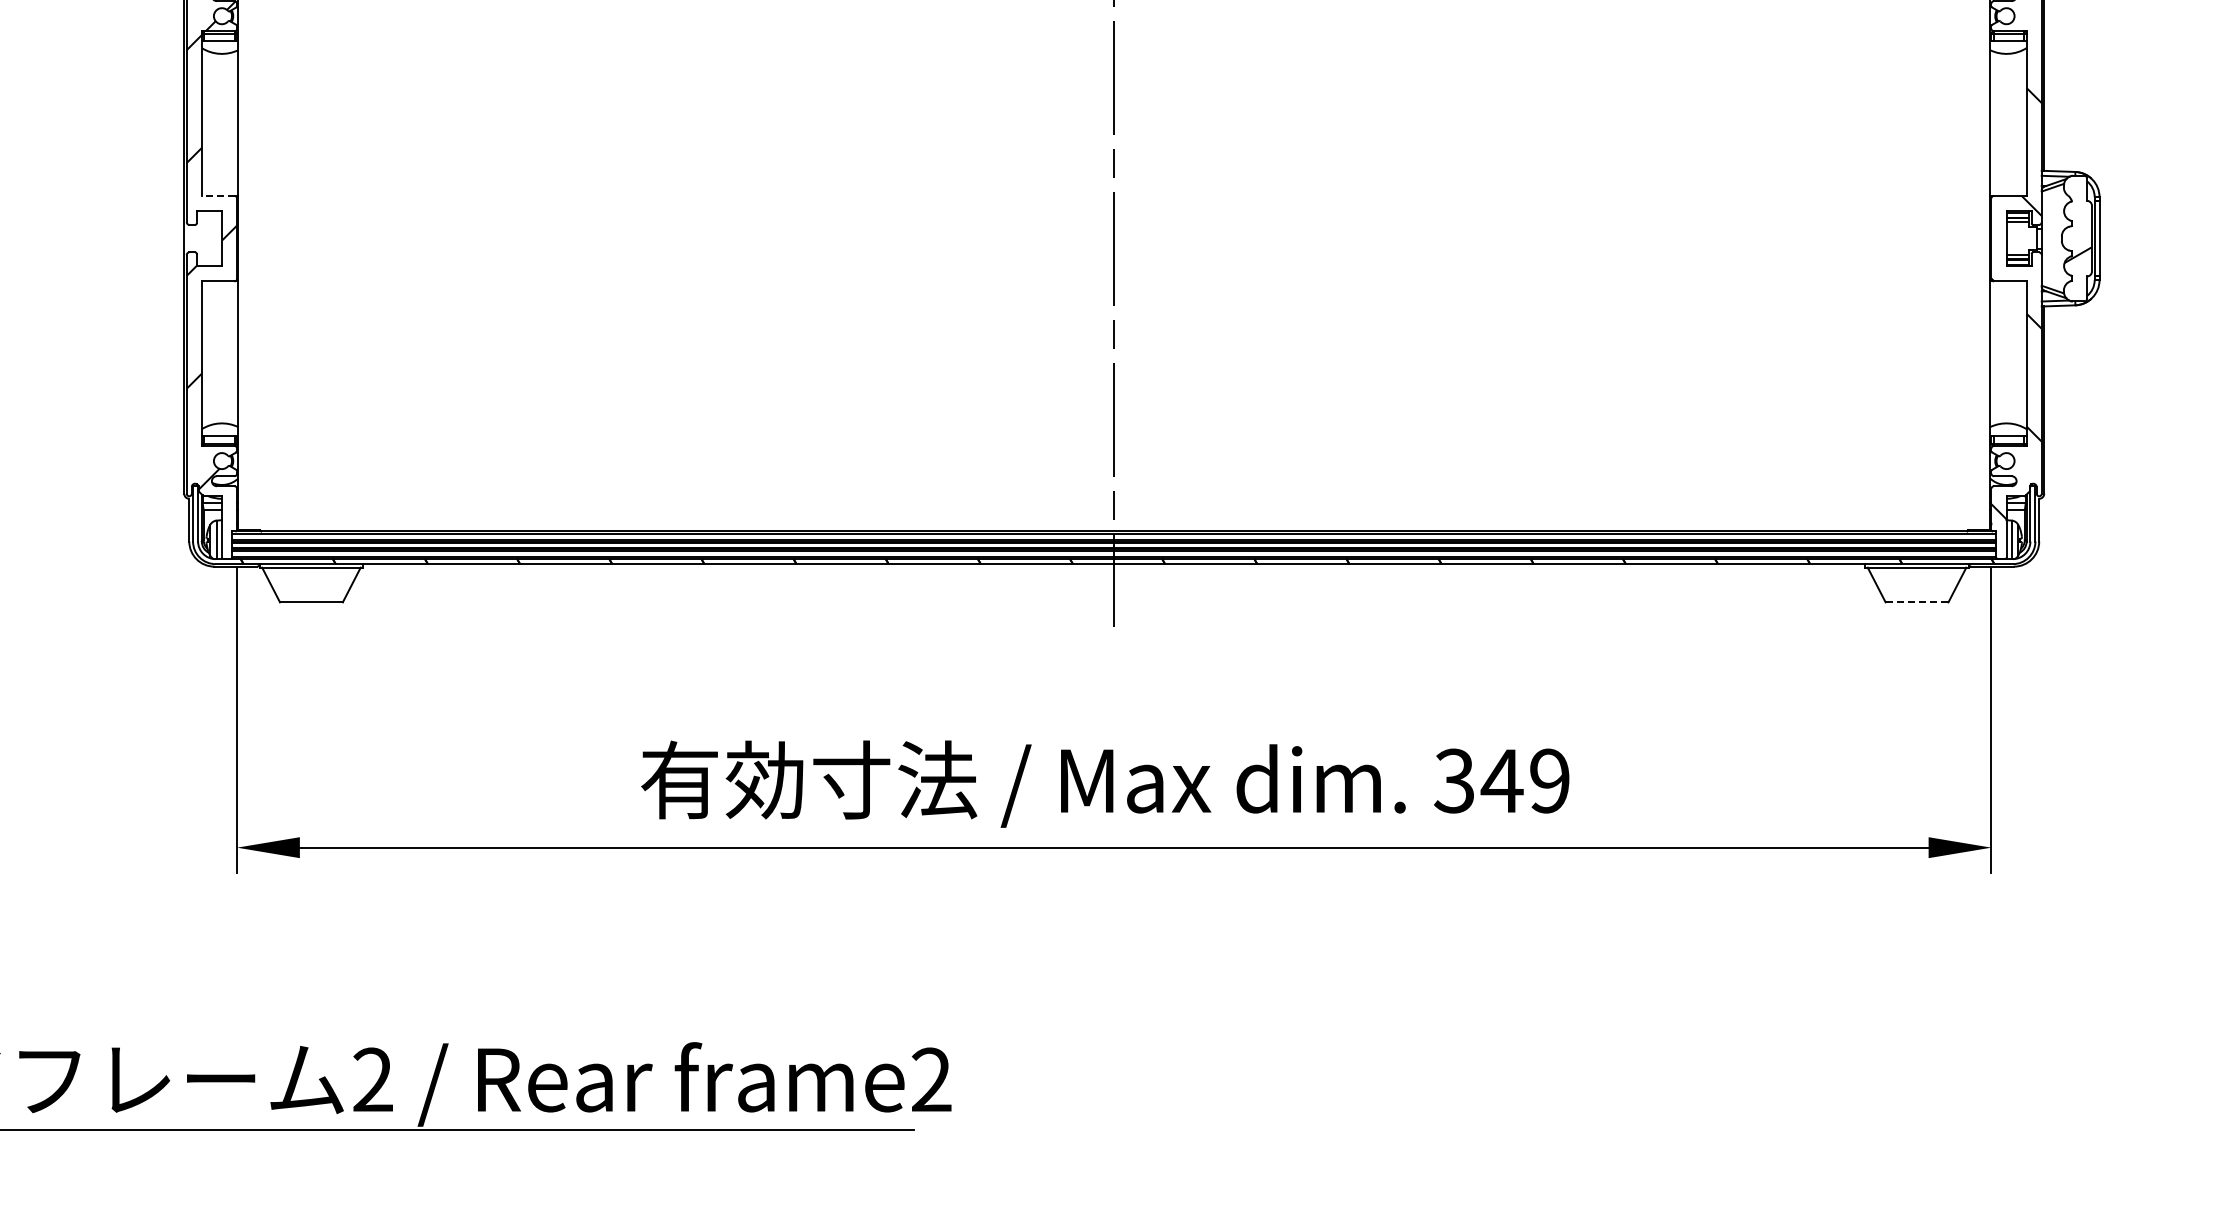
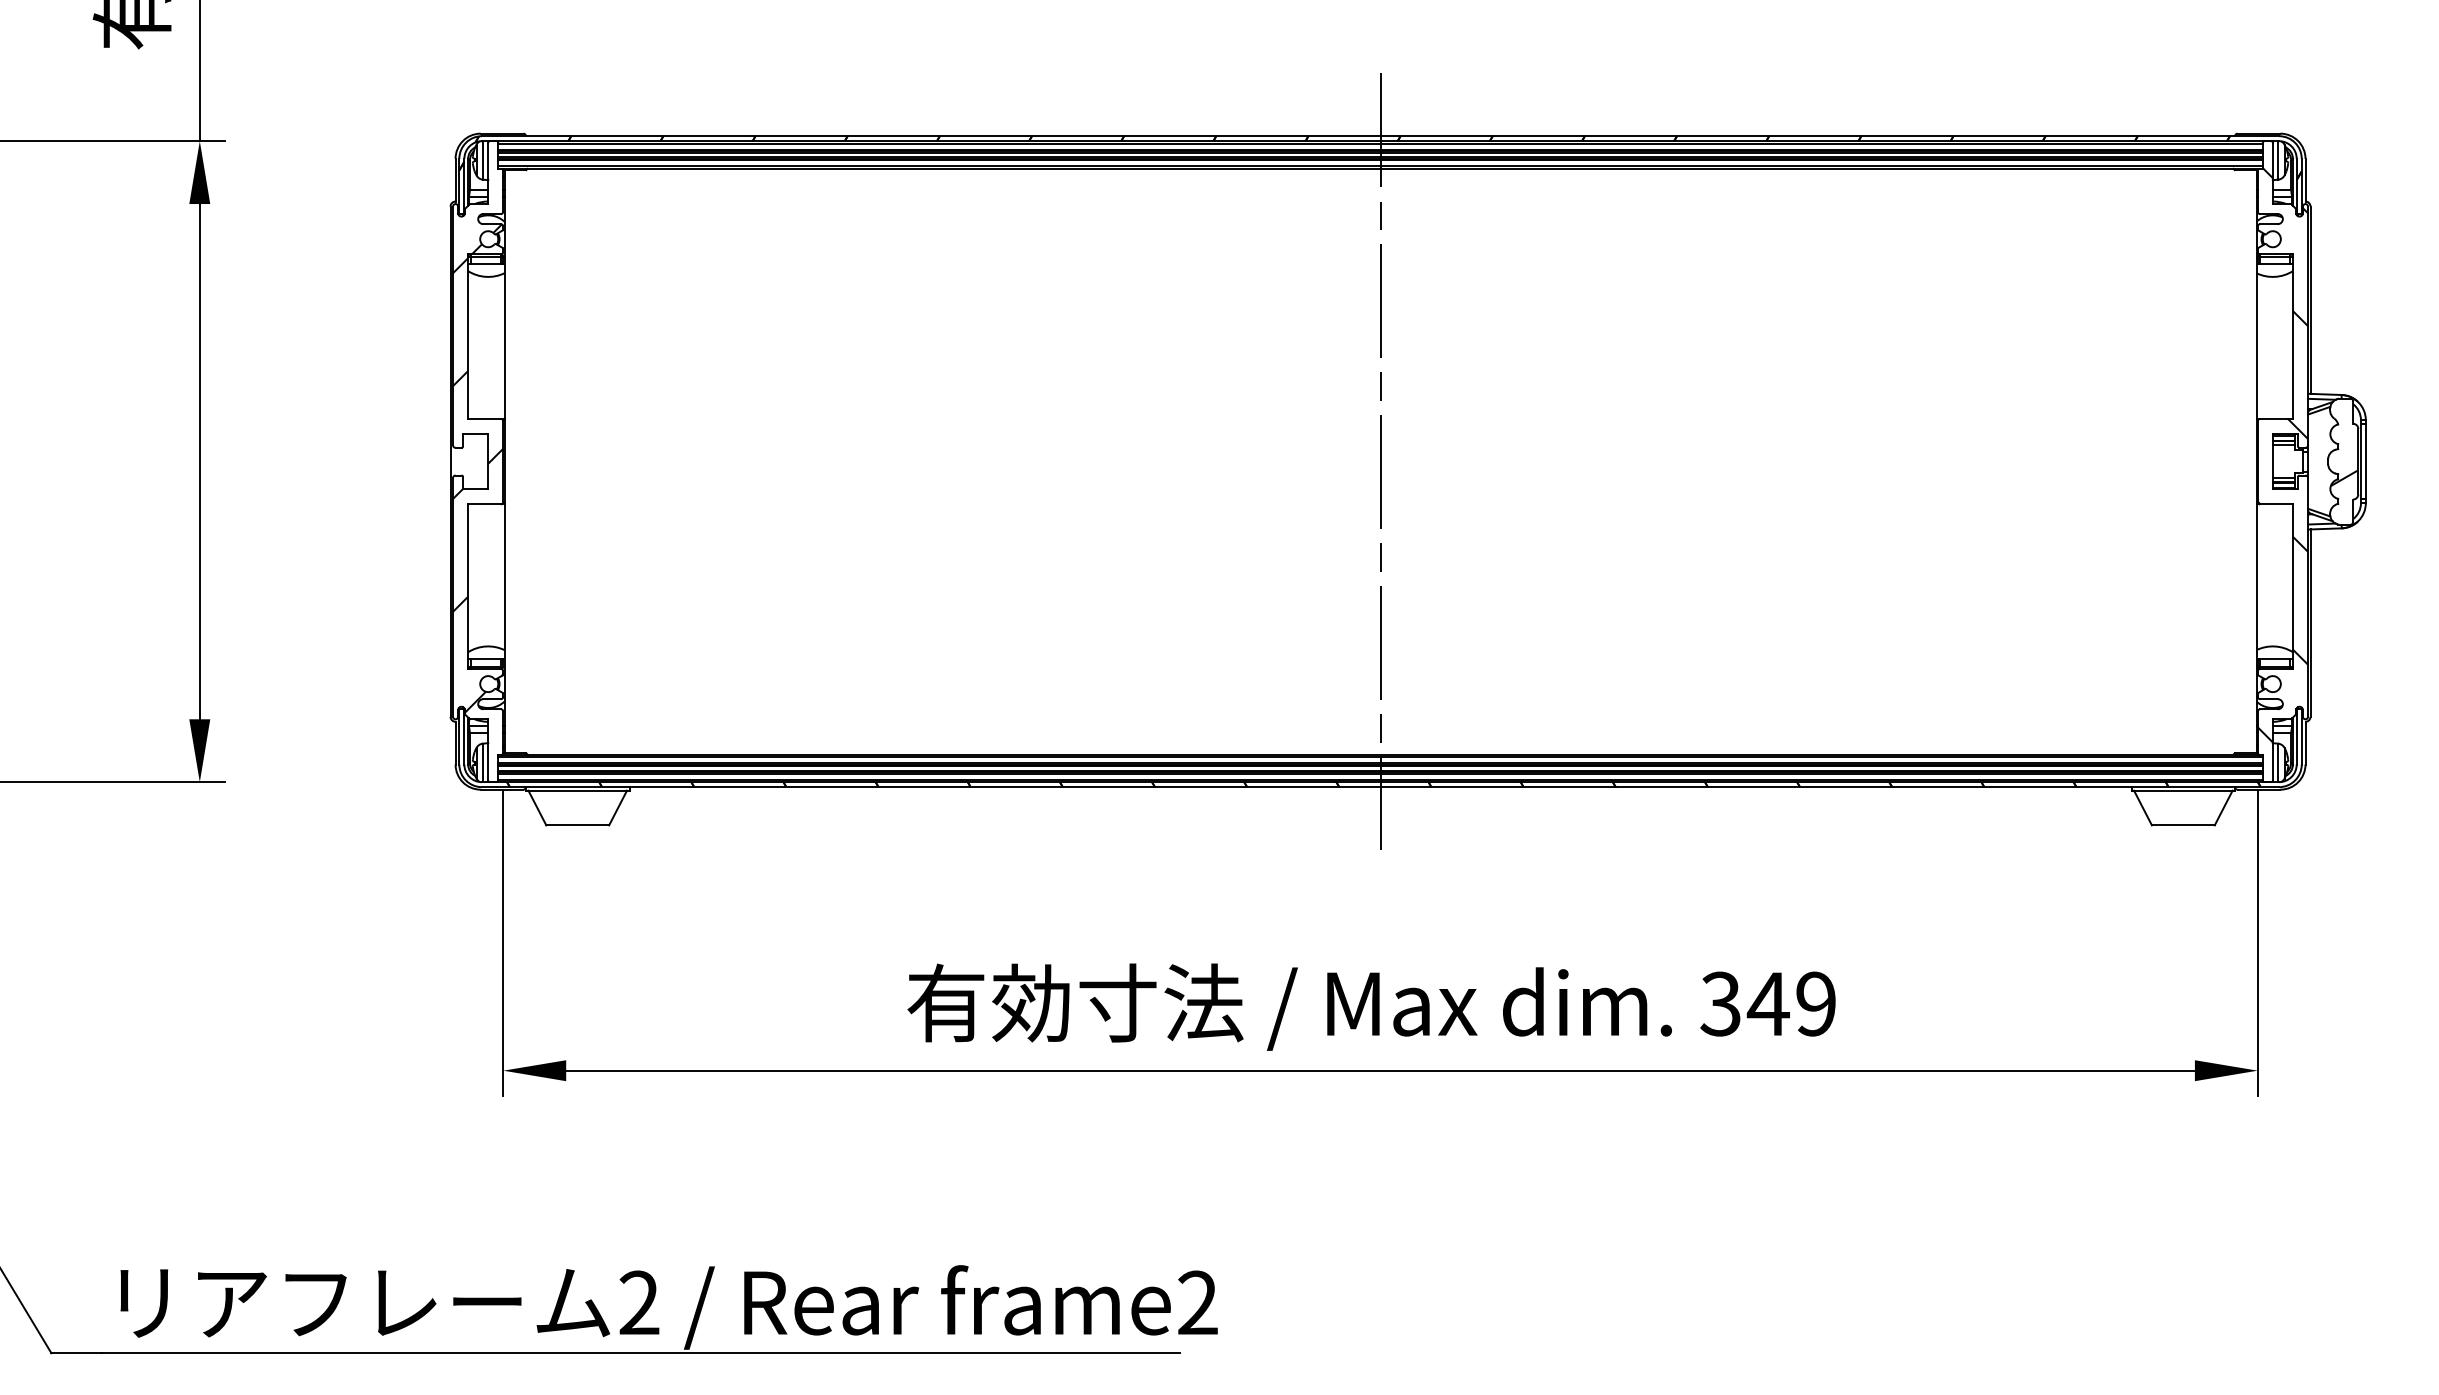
line: (217, 195) -> (483, 418), dashed -> solid
line: (1917, 602) -> (2183, 825), dashed -> solid

